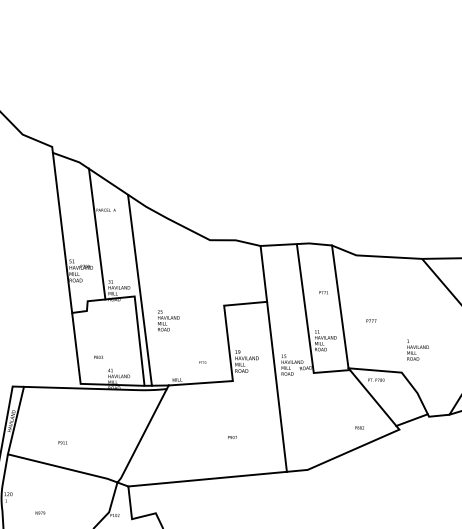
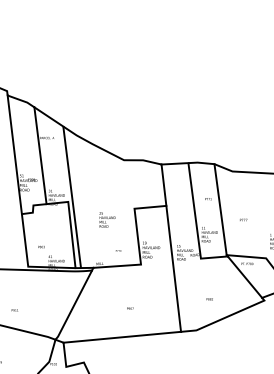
text: (168, 320) -> (107, 219), moved
text: (359, 427) -> (209, 299), moved
text: (232, 437) -> (130, 308), moved

